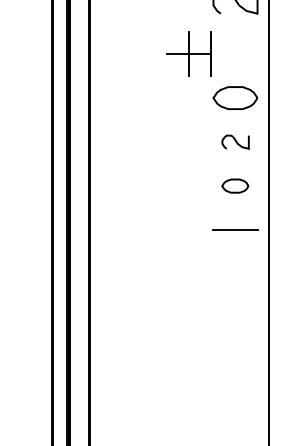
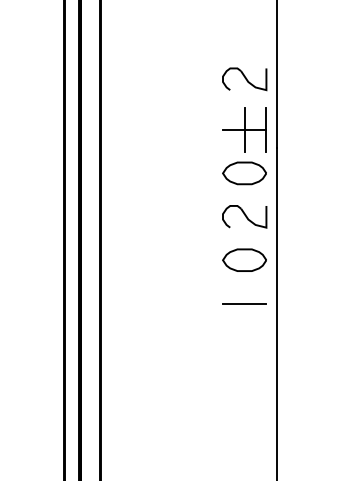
part: (188, 53) -> (244, 129), moved
part: (235, 141) -> (244, 216), size x1.67
part: (235, 185) -> (244, 259), size x1.67

